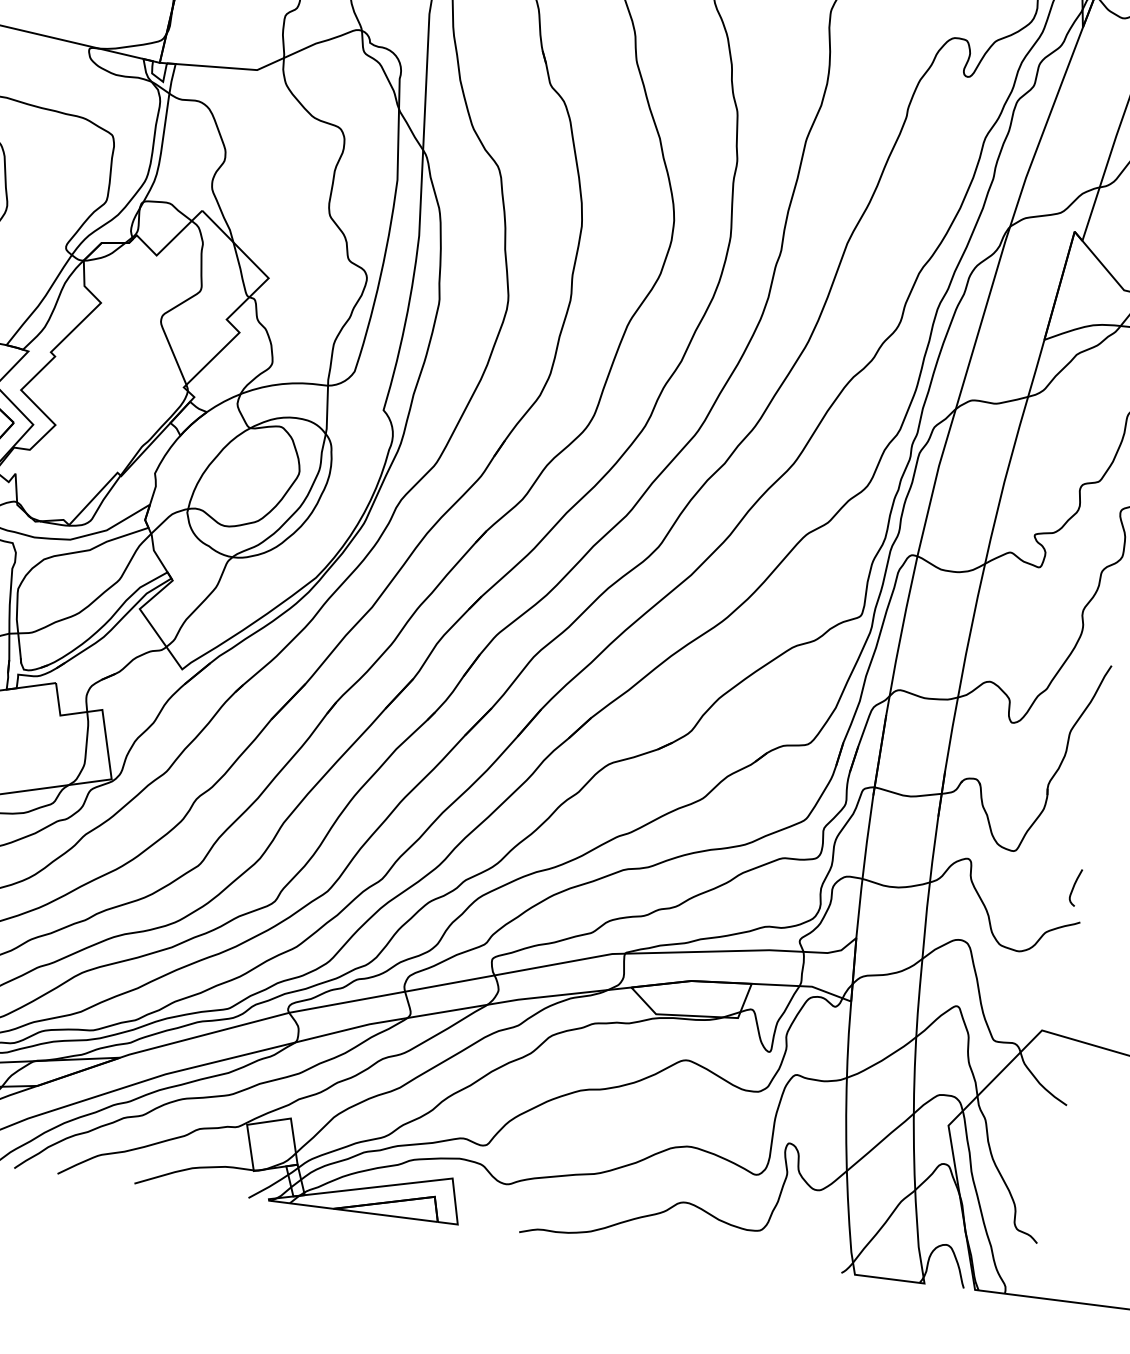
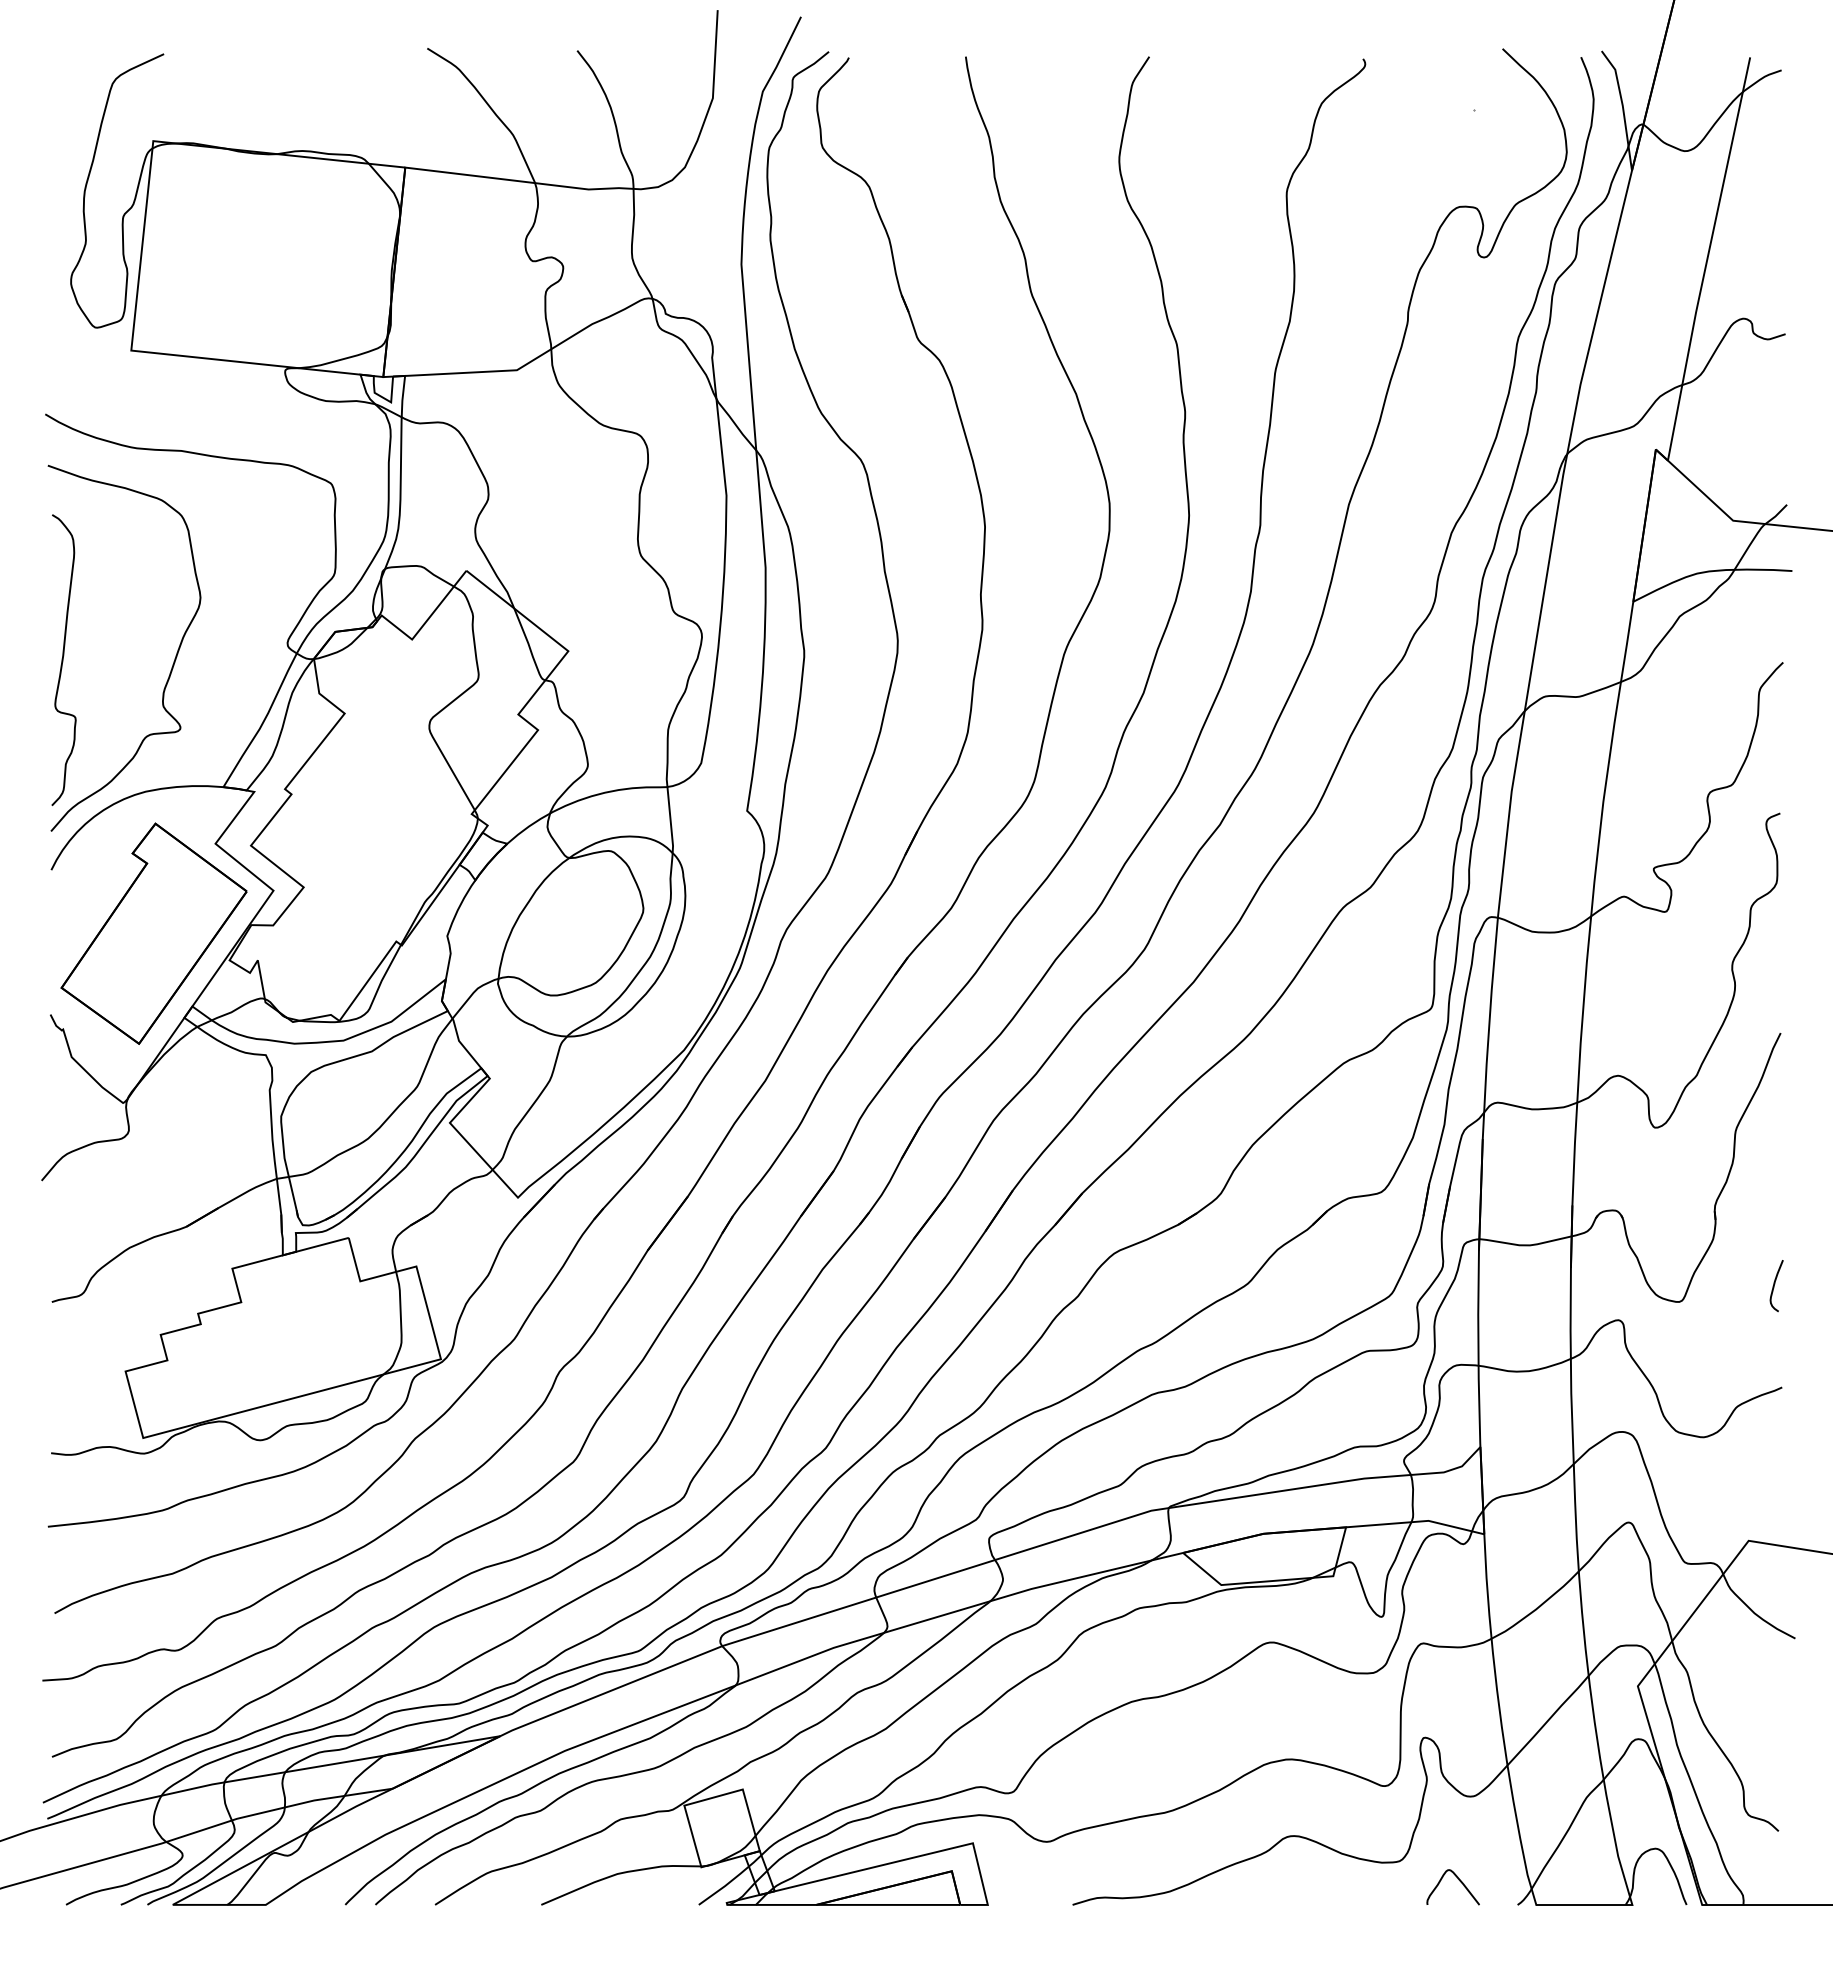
curve: (1073, 887) -> (1774, 1286), moved
curve: (800, 1249) -> (1458, 1880), added

